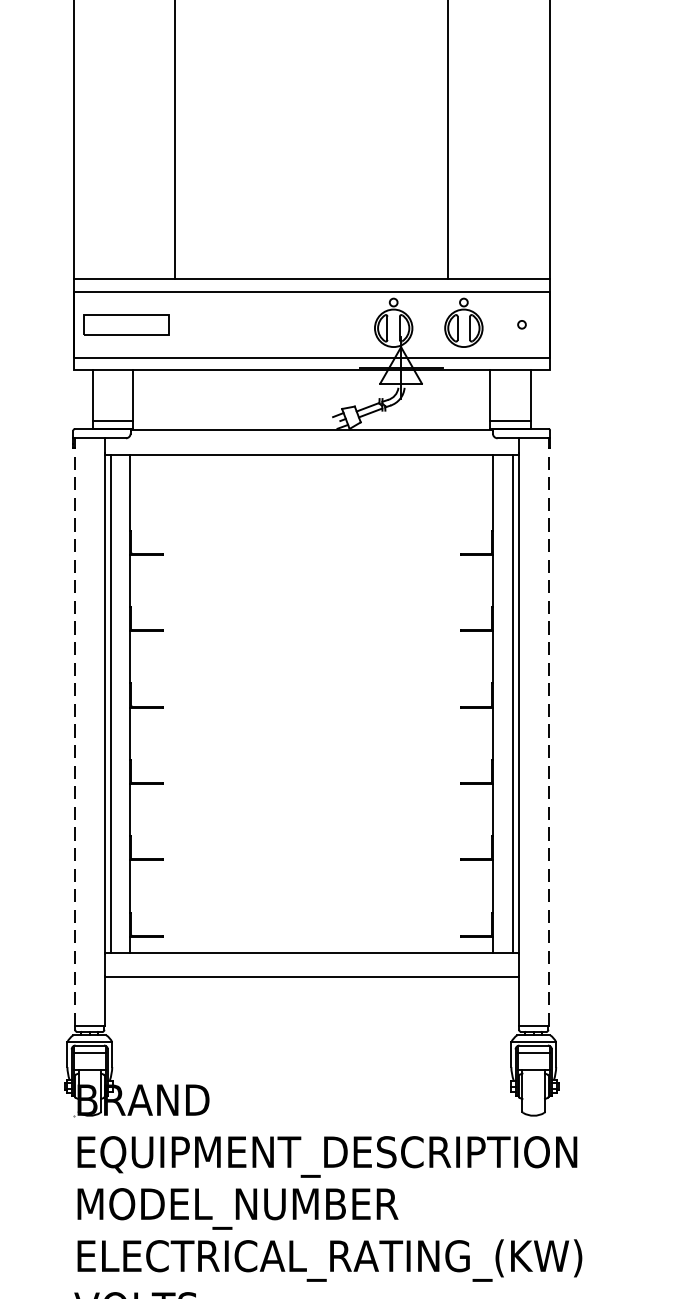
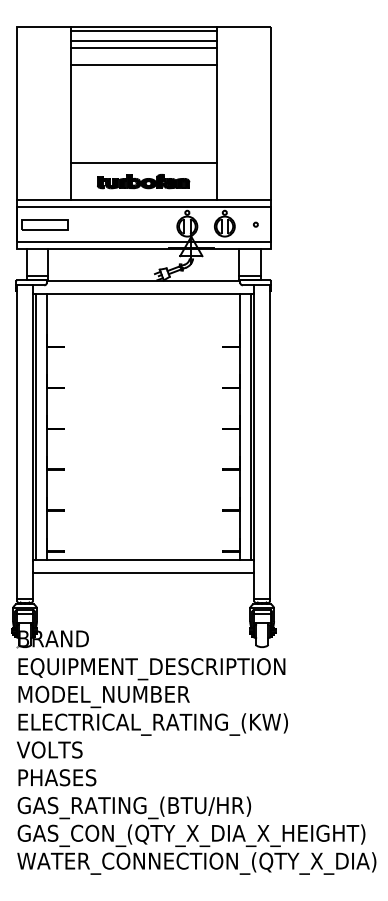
line: (311, 24) -> (143, 64), added
line: (311, 208) -> (143, 162), added
part: (311, 243) -> (143, 181), added
line: (75, 732) -> (17, 442), dashed -> solid
line: (549, 732) -> (270, 442), dashed -> solid

